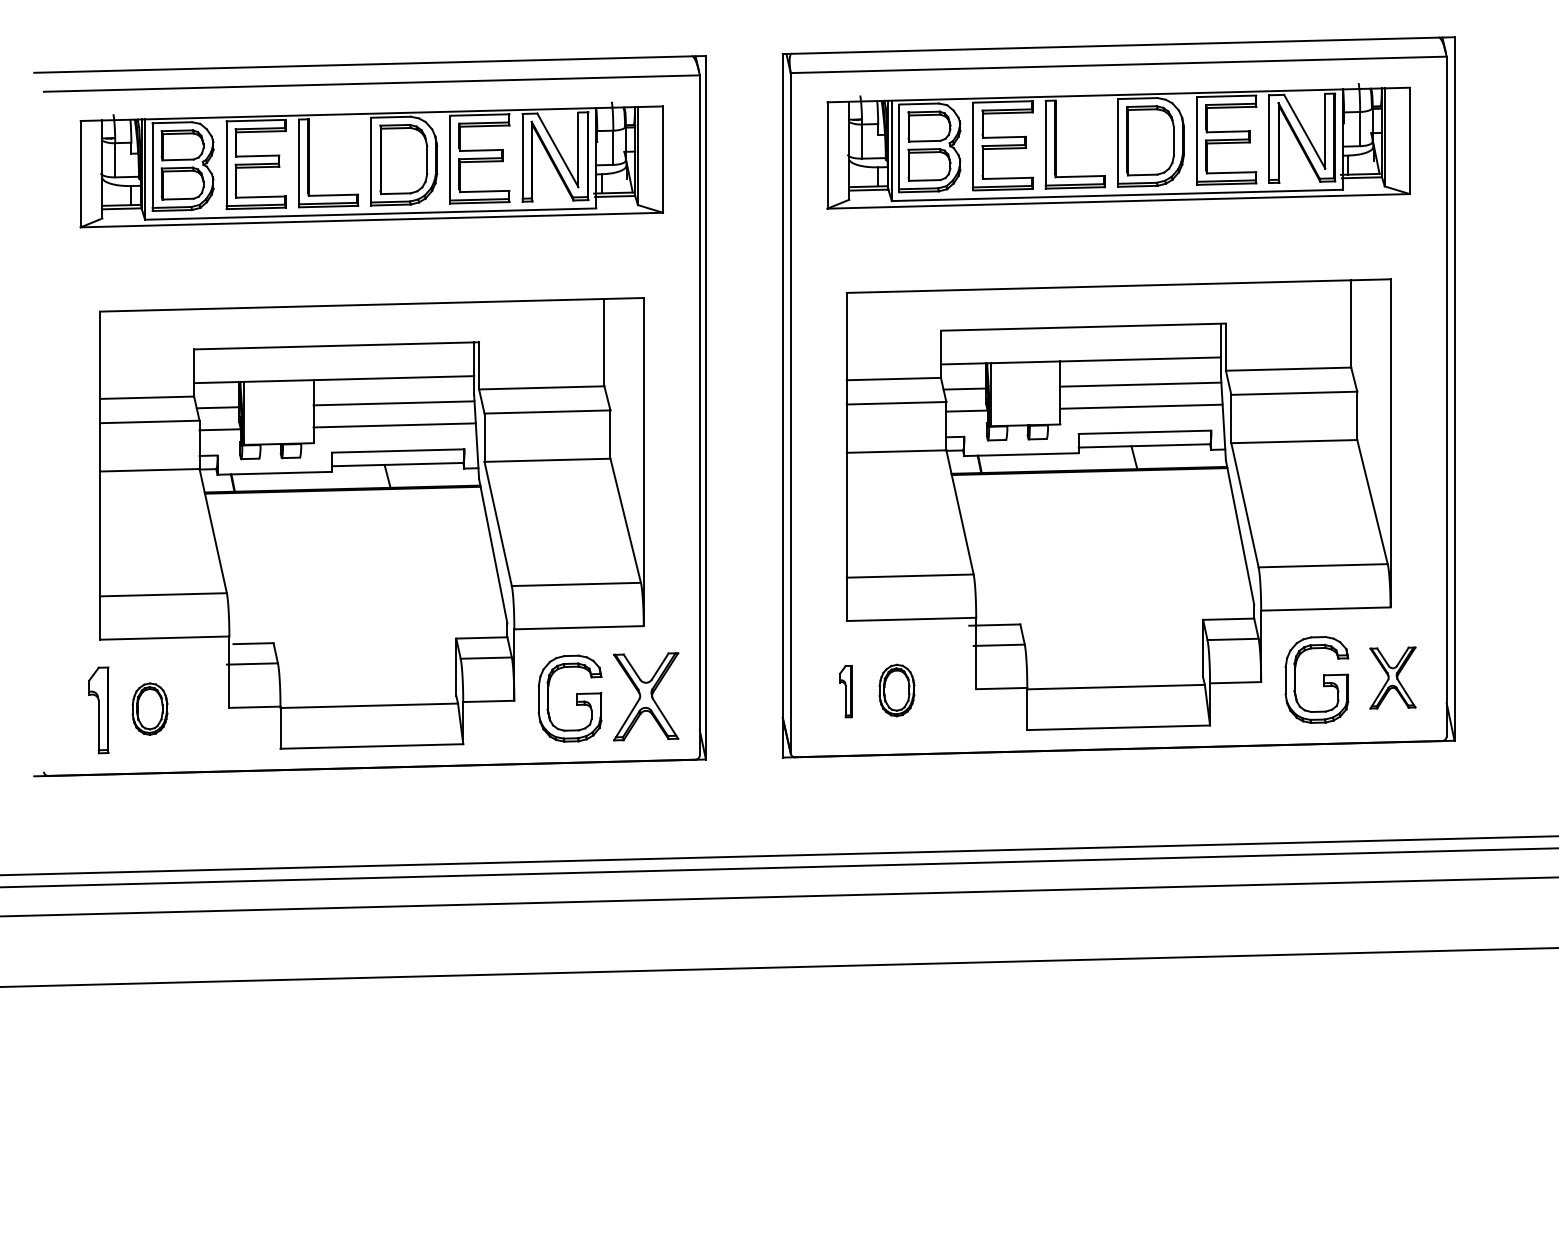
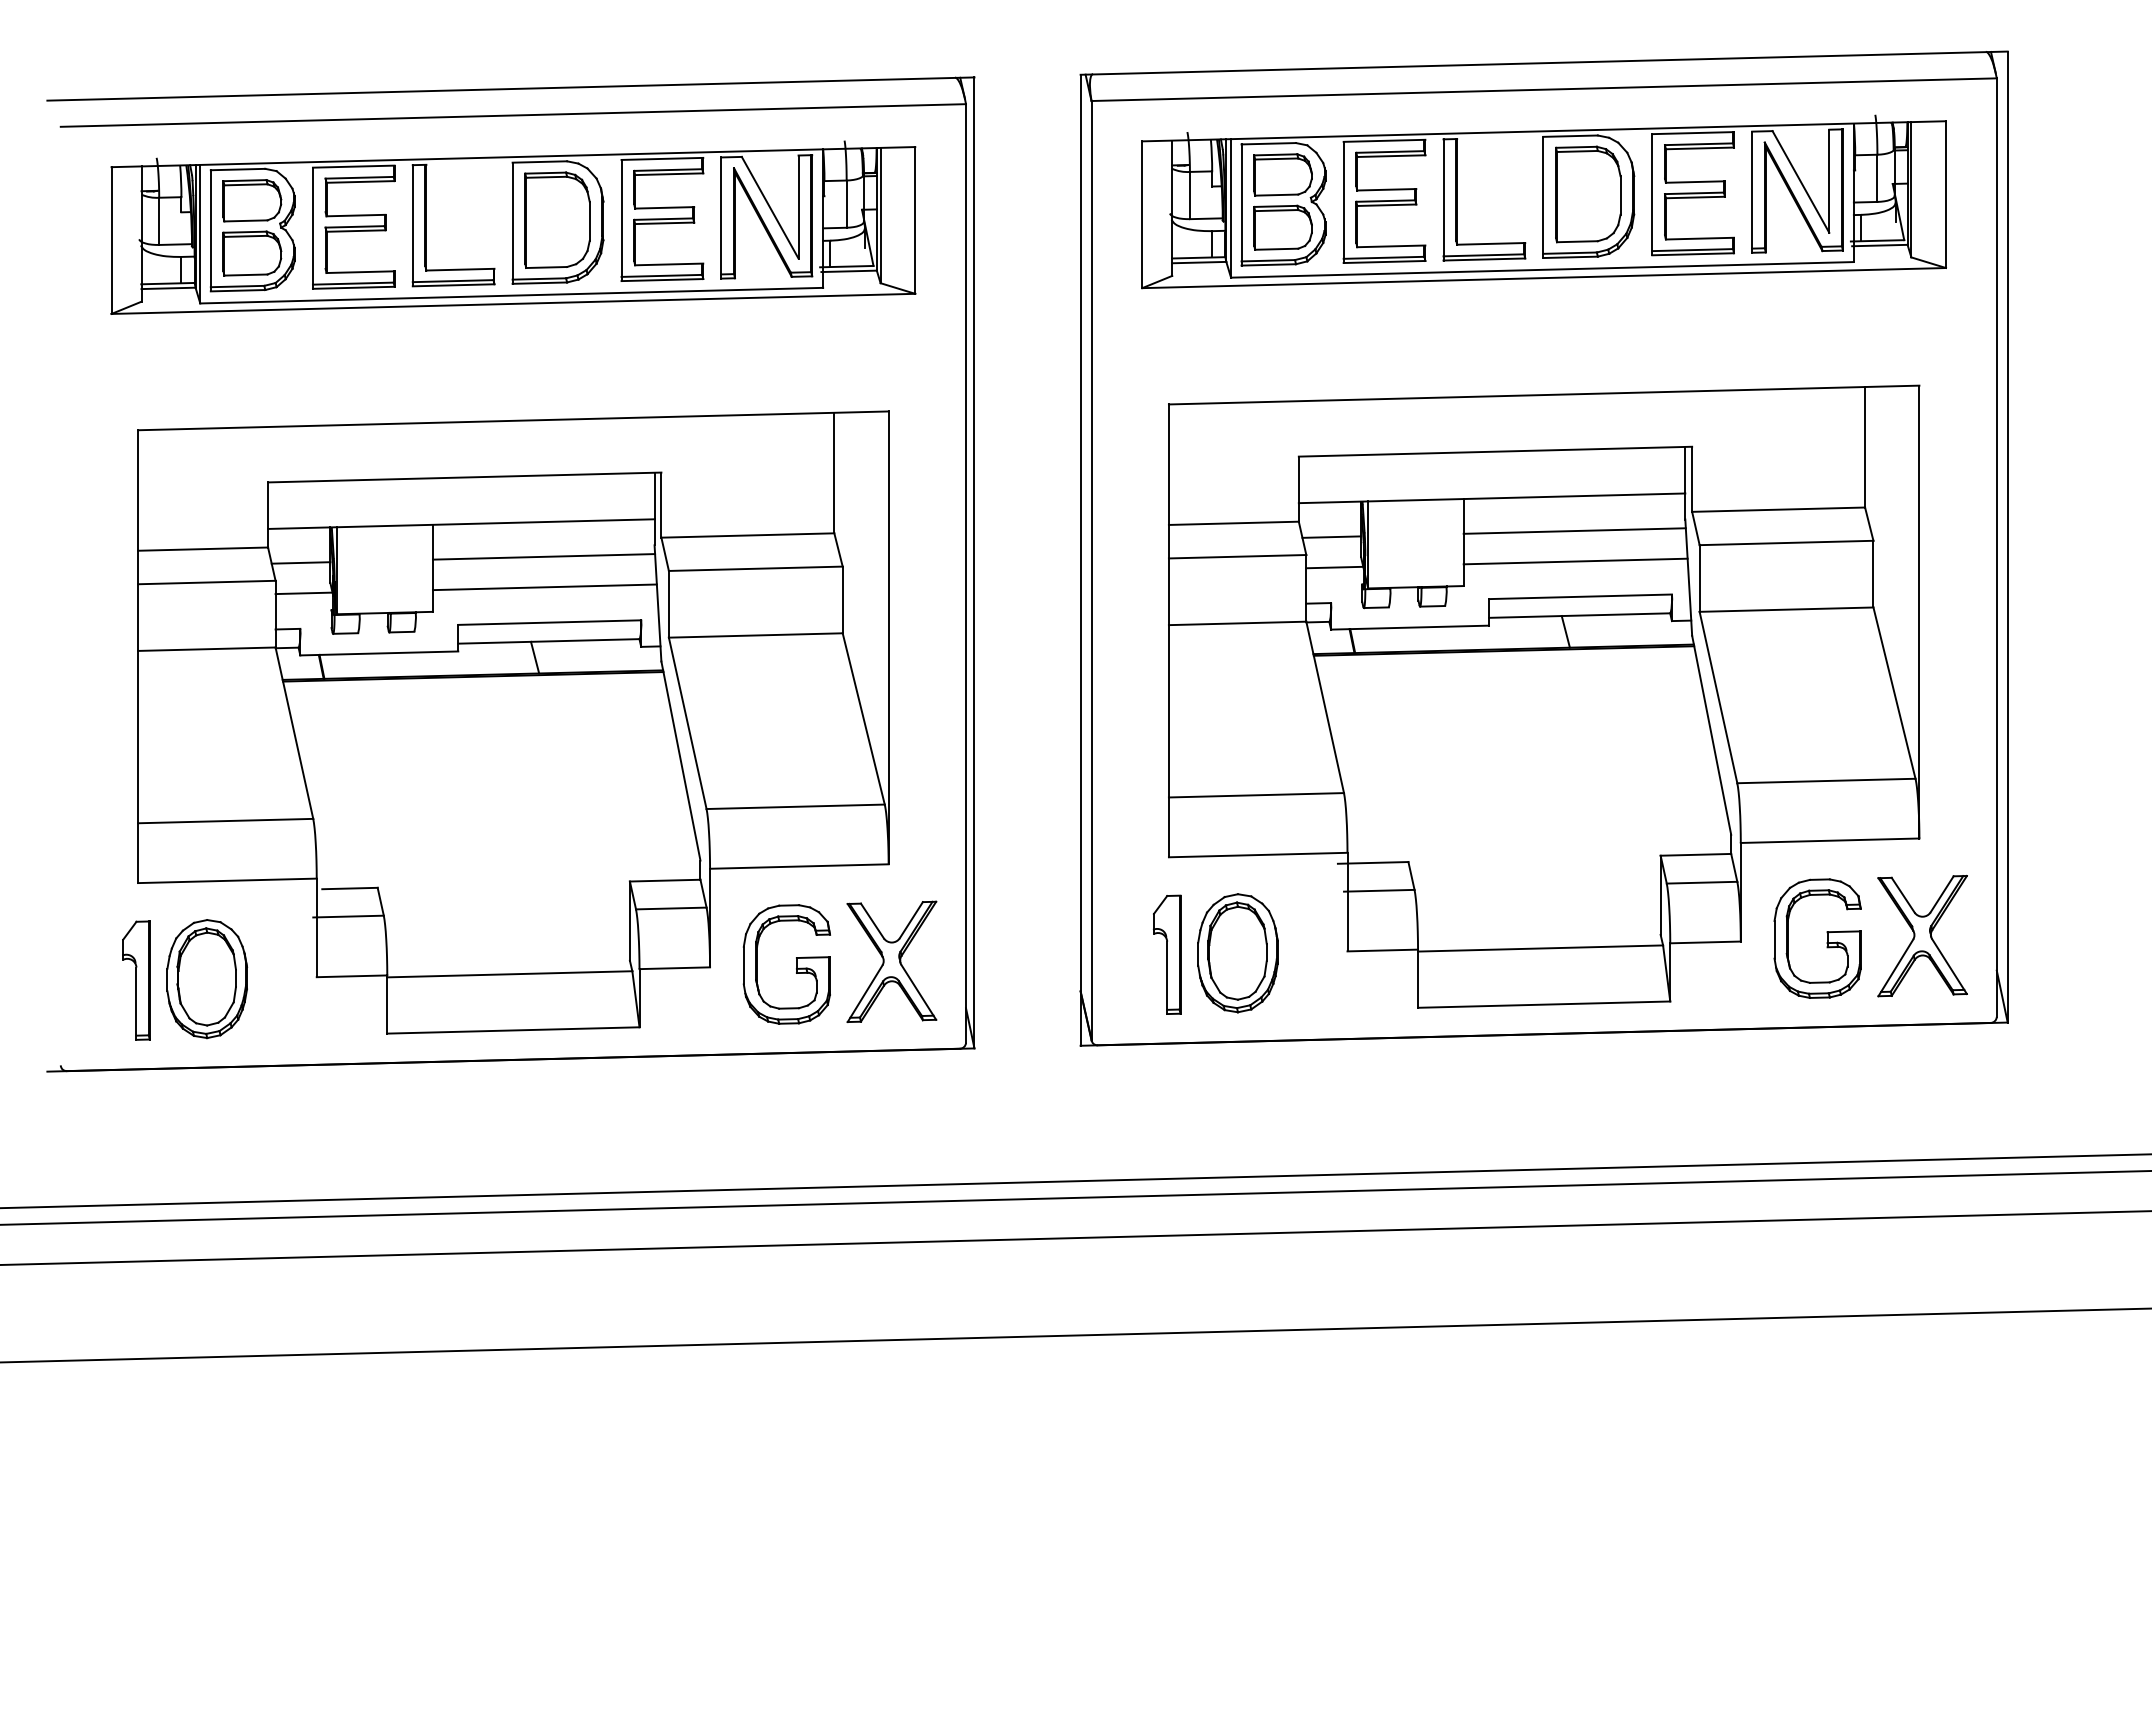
part: (1392, 677) -> (1922, 935), size x1.43
part: (896, 690) -> (1237, 953), size x1.67
part: (845, 691) -> (1167, 954), size x1.67
part: (149, 708) -> (206, 978), size x1.67

